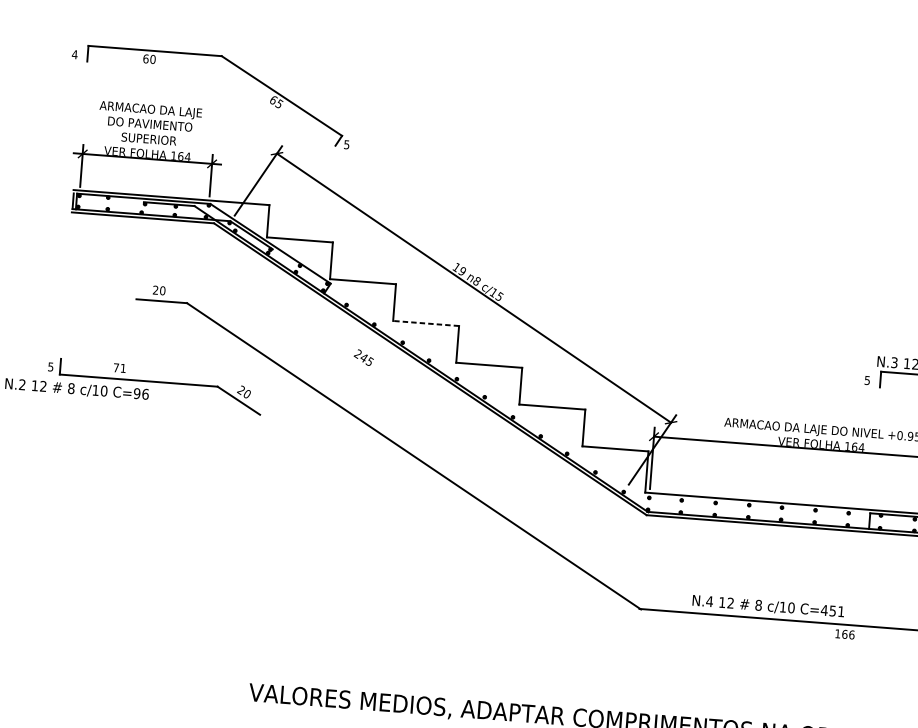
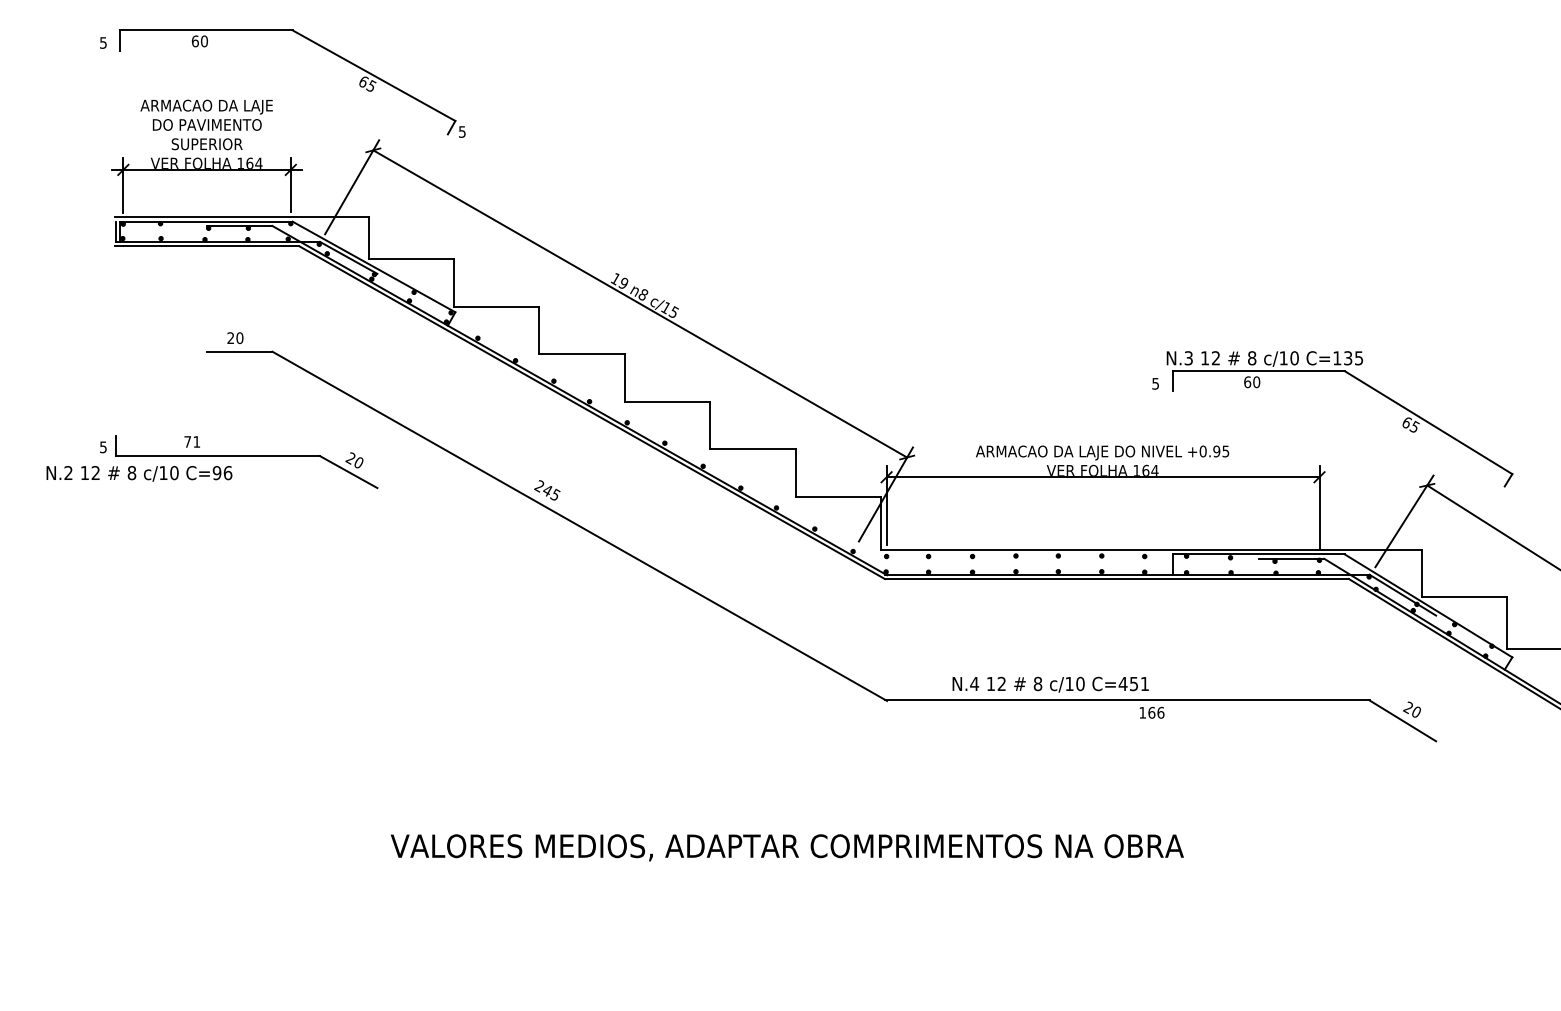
text: (74, 54) -> (103, 42), 4 -> 5
line: (426, 323) -> (582, 354), dashed -> solid
text: (363, 357) -> (547, 490), moved

